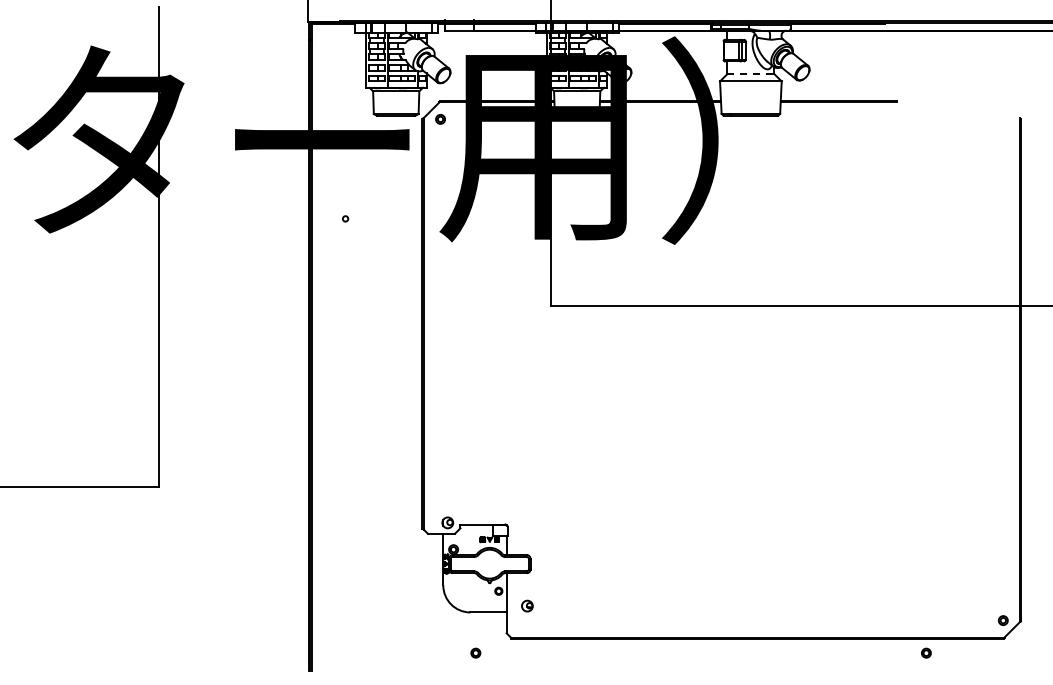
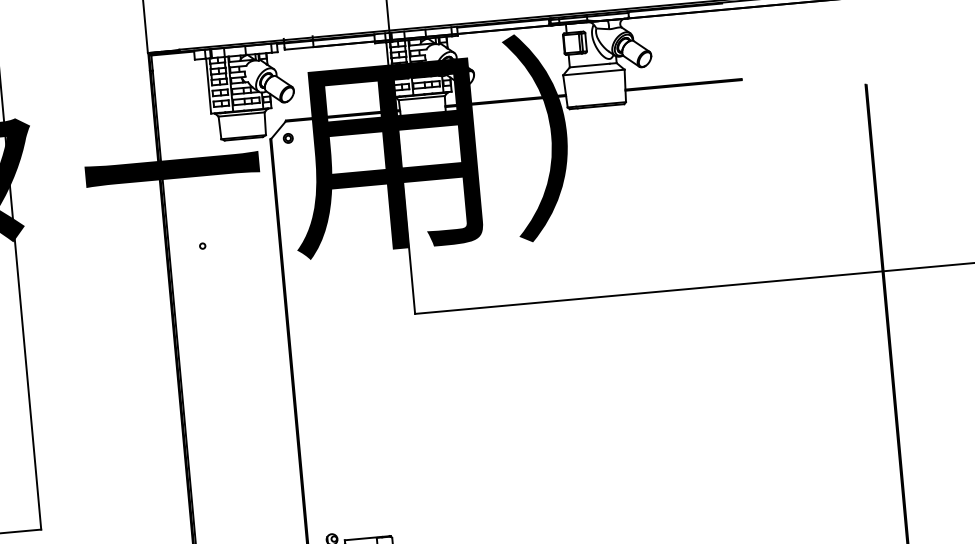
line: (747, 74) -> (589, 65), dashed -> solid

